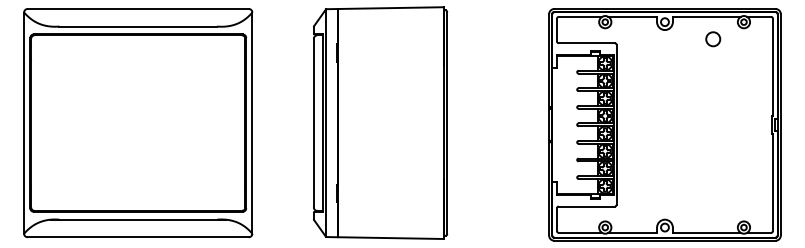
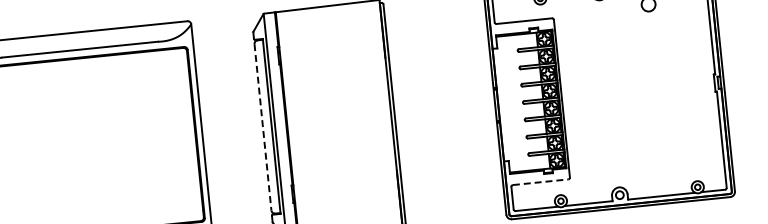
line: (313, 123) -> (262, 127), solid -> dashed
line: (587, 206) -> (541, 182), solid -> dashed

